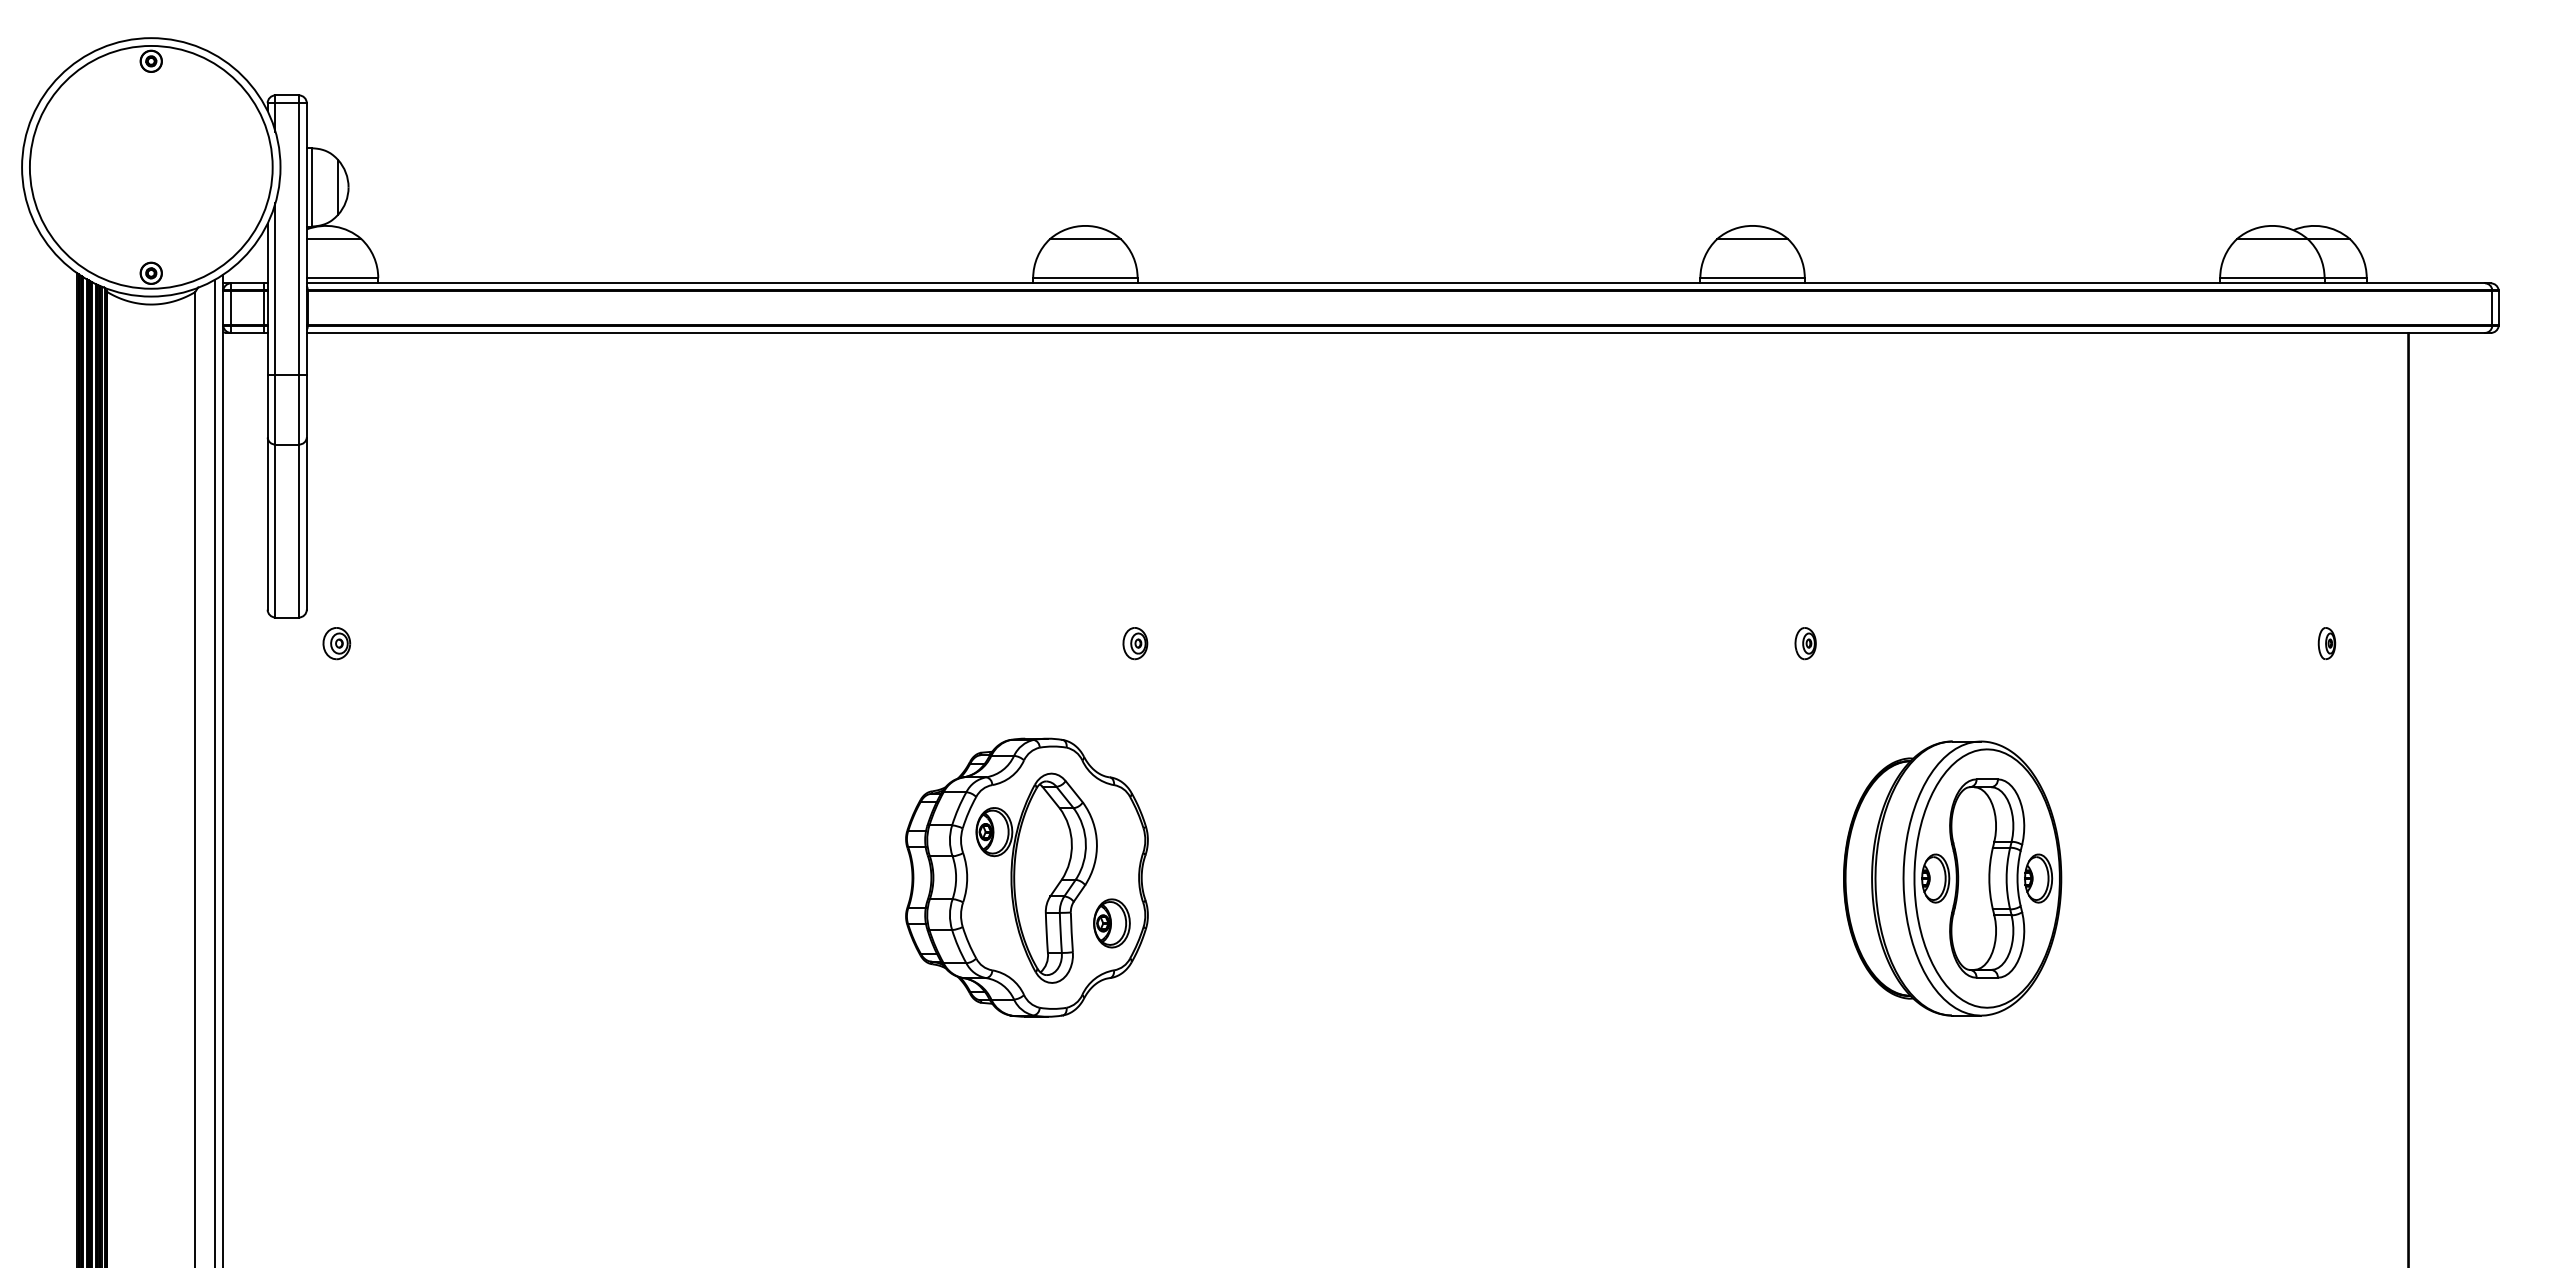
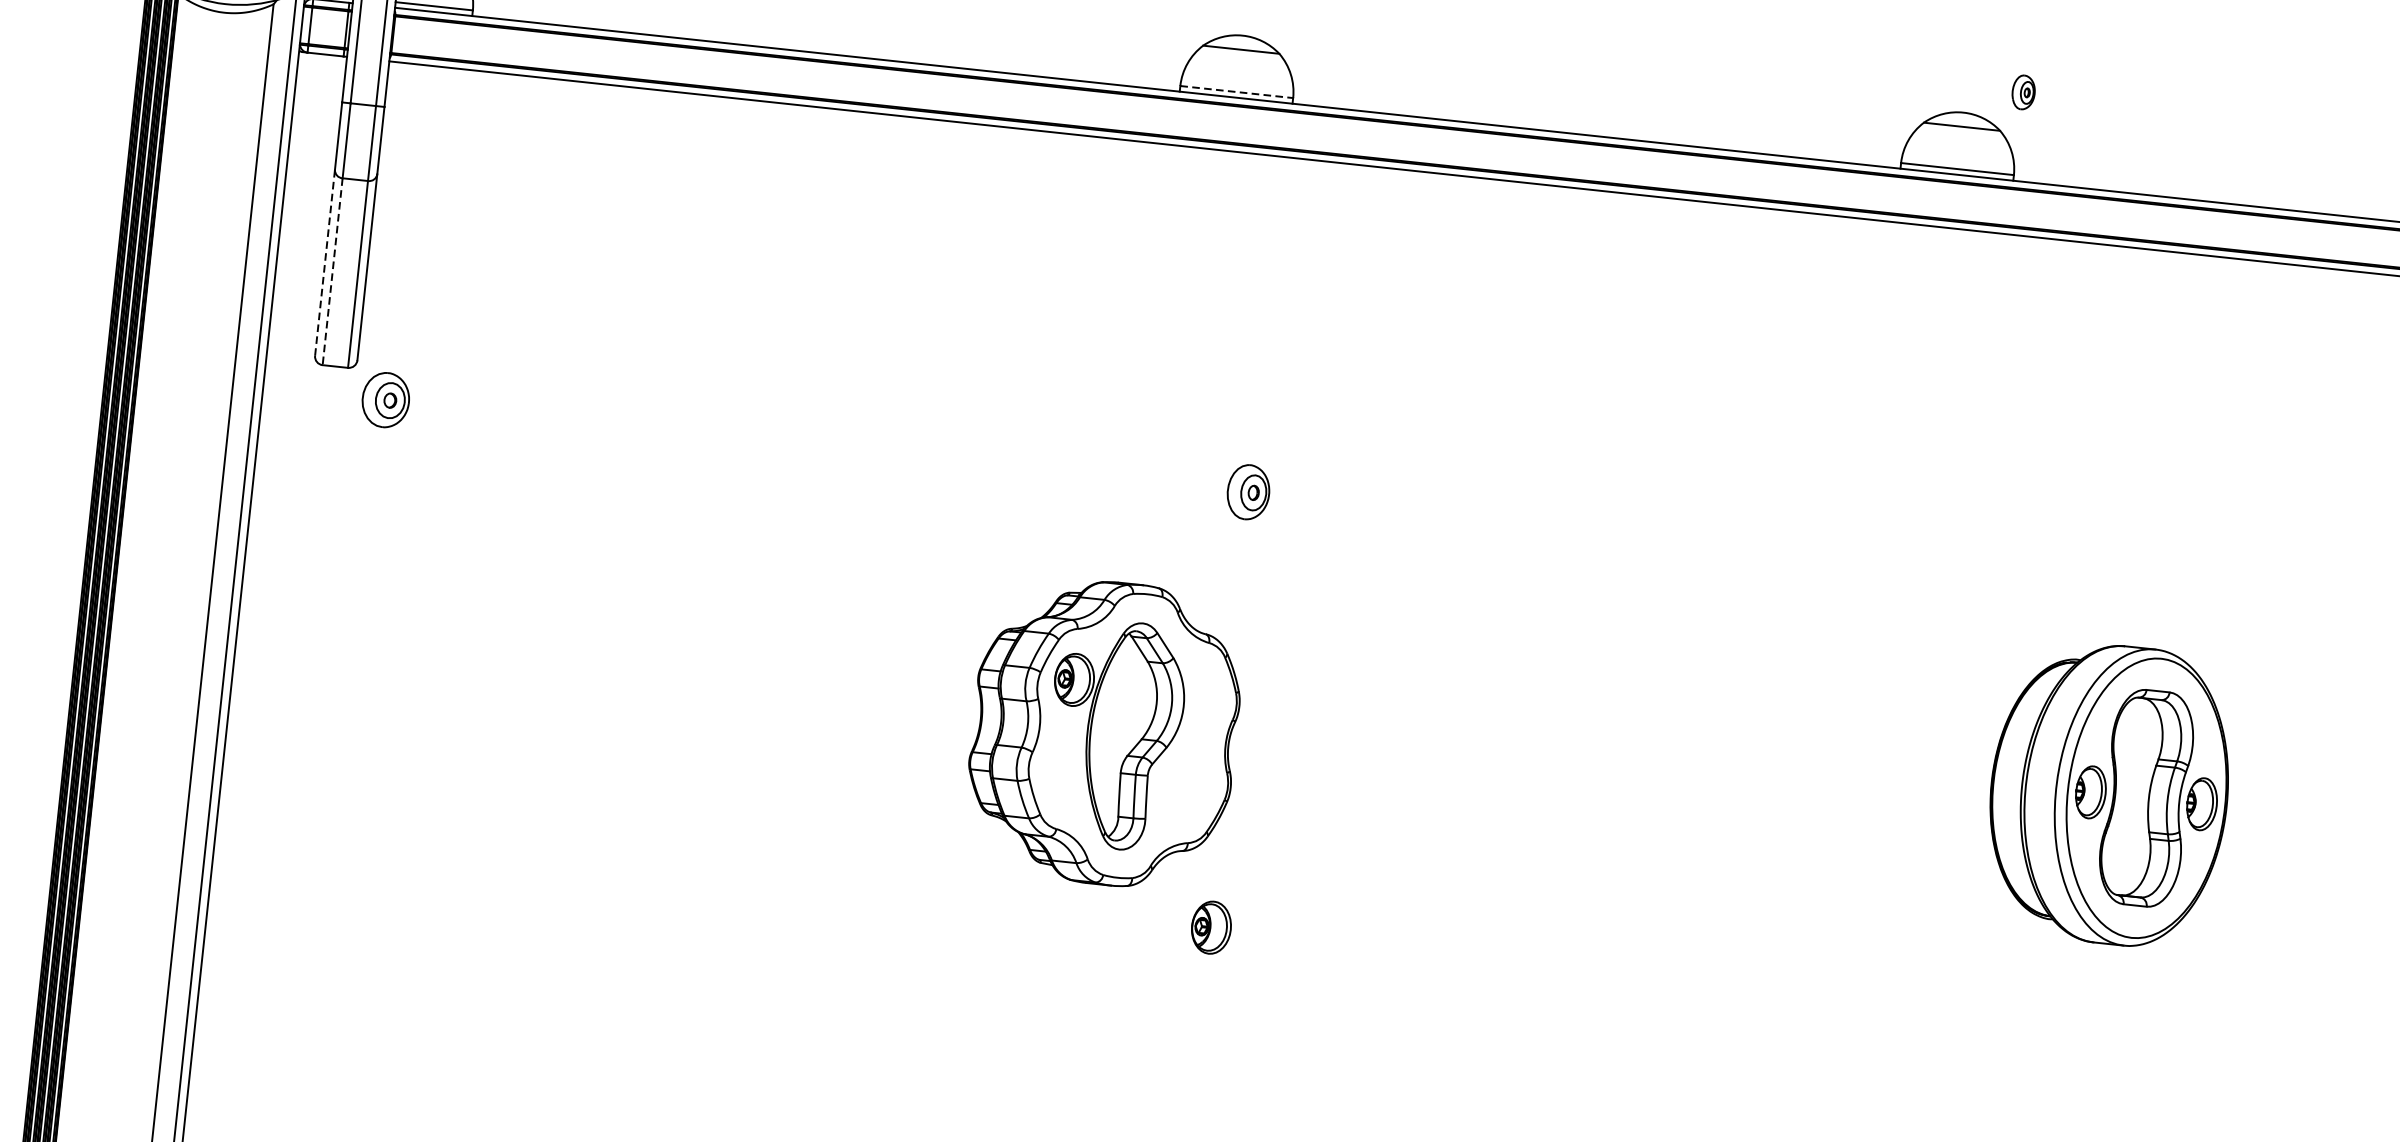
line: (1085, 278) -> (1236, 92), solid -> dashed
line: (267, 523) -> (324, 262), solid -> dashed
line: (275, 531) -> (332, 272), solid -> dashed
part: (336, 643) -> (385, 400), size x1.6
part: (1135, 643) -> (1248, 492), size x1.6
part: (1805, 643) -> (2023, 92), moved
part: (1952, 878) -> (2109, 794), moved
part: (1111, 923) -> (1210, 927), moved

